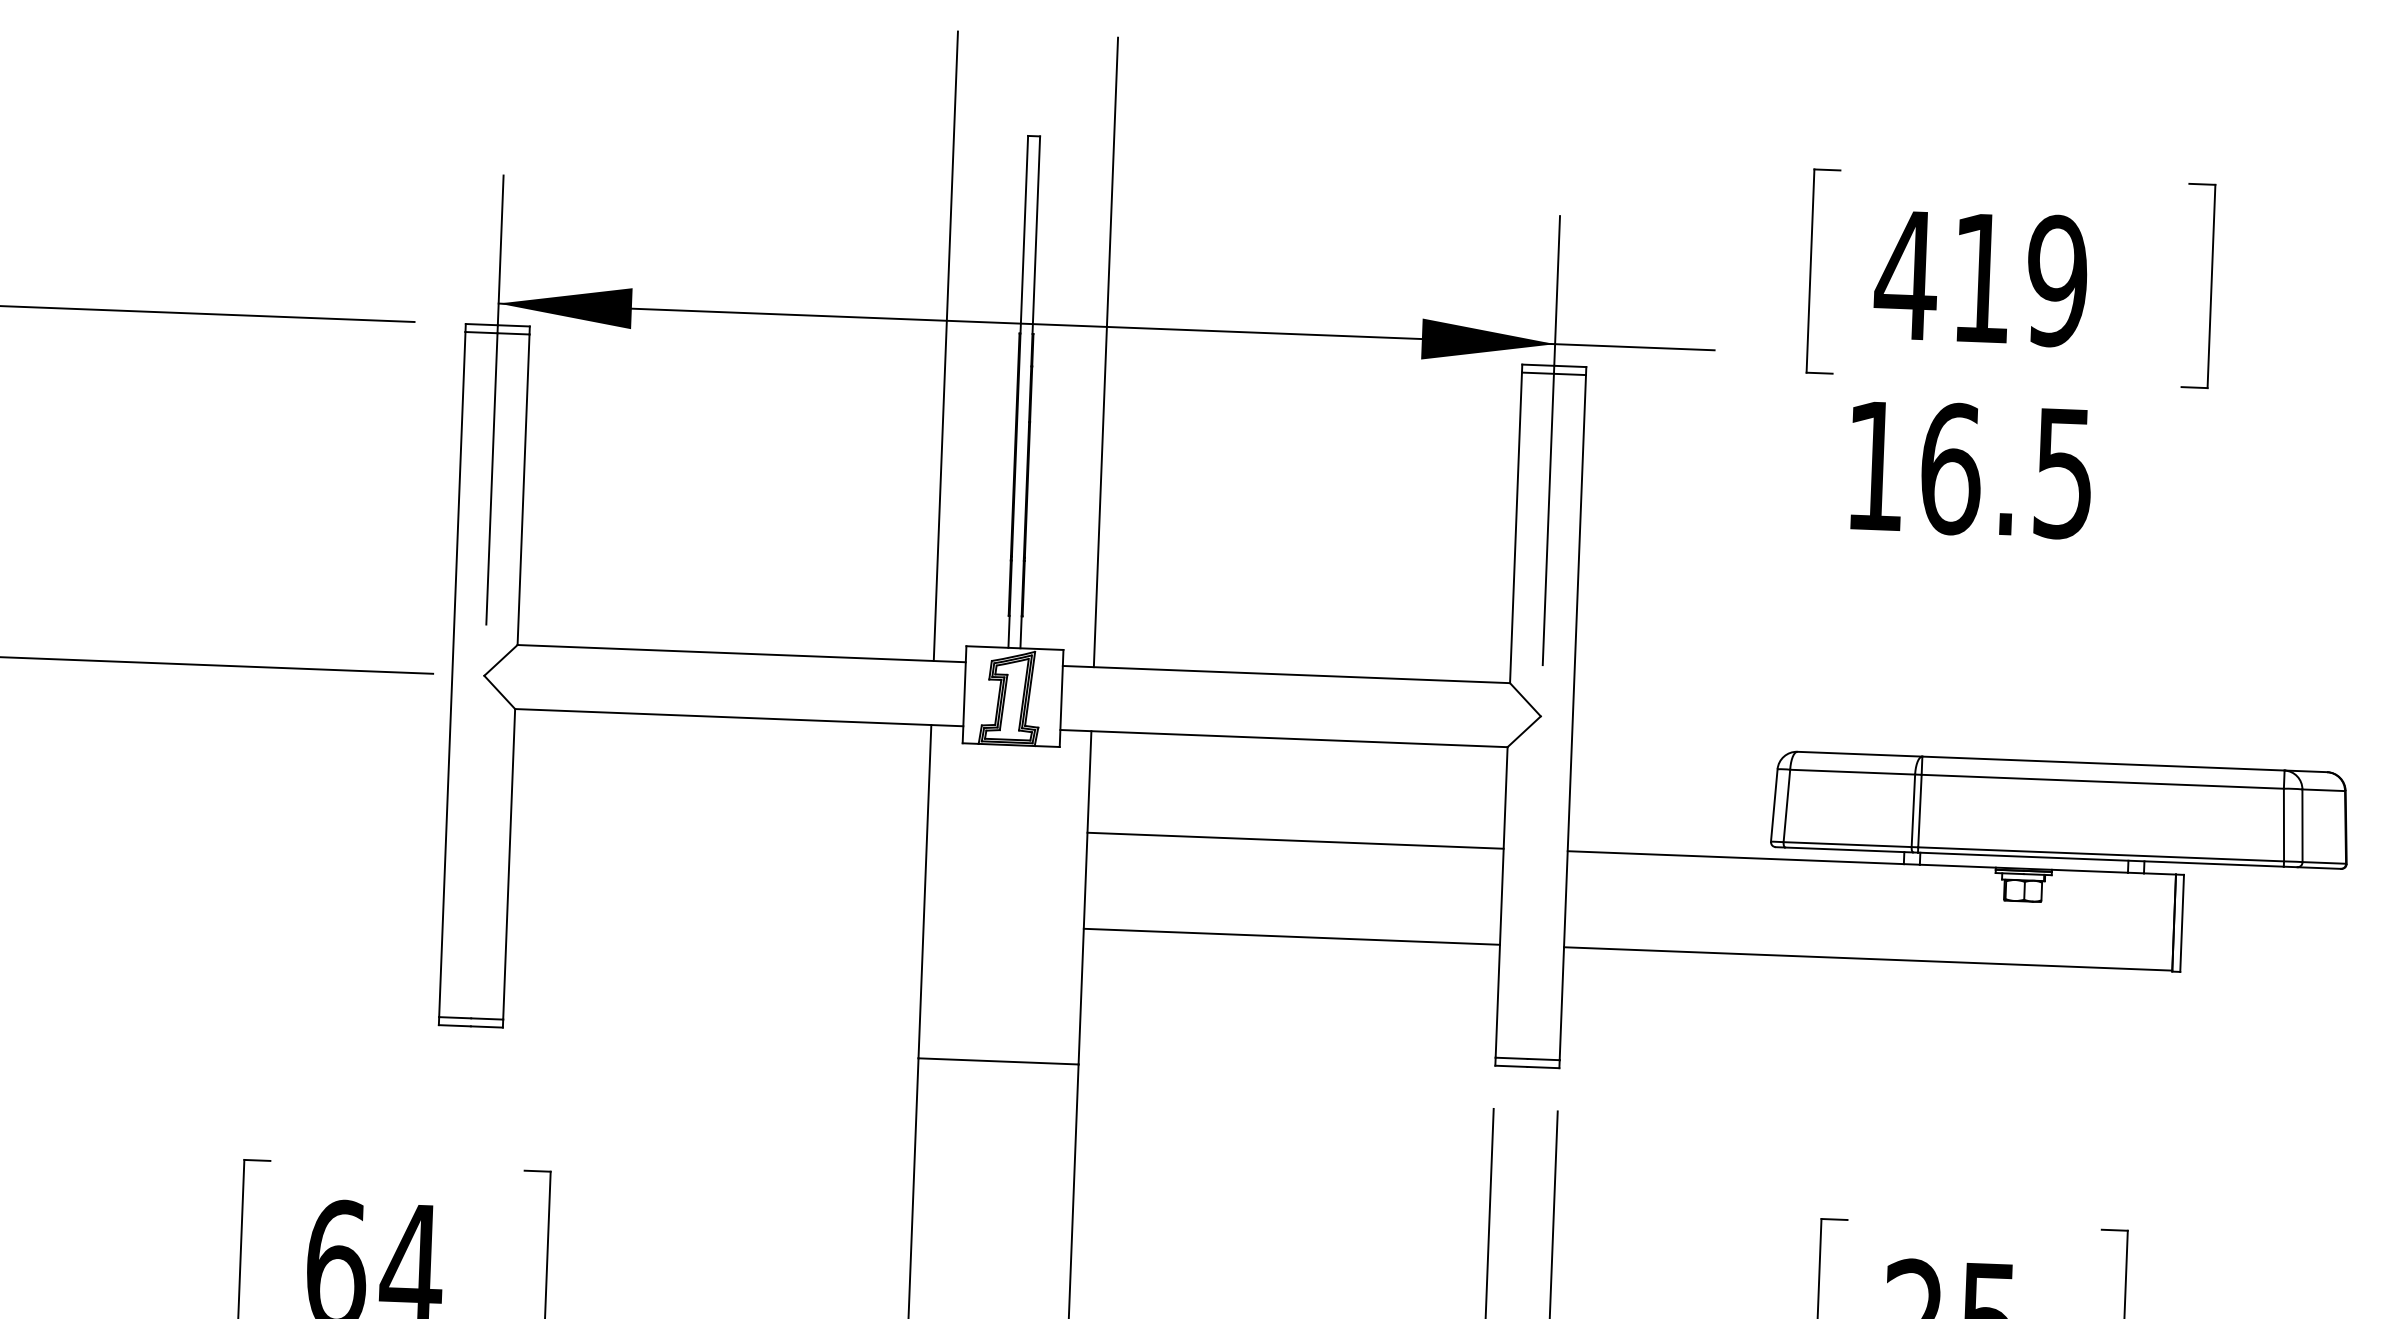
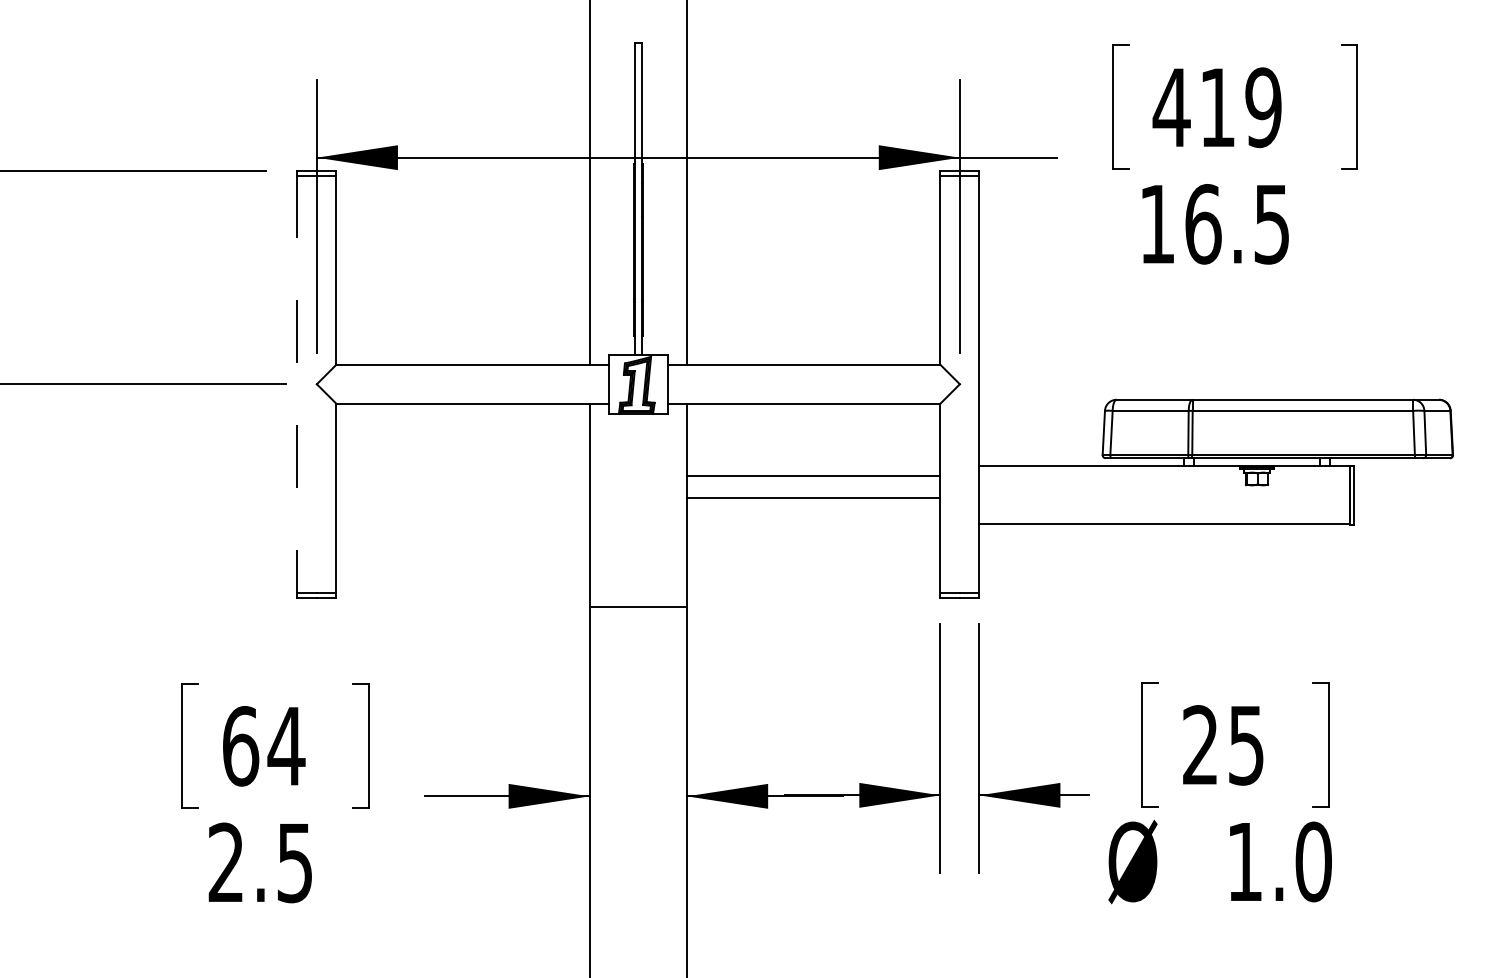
line: (452, 674) -> (297, 384), solid -> dashed
line: (1295, 840) -> (813, 497), moved
line: (1291, 937) -> (813, 476), moved

